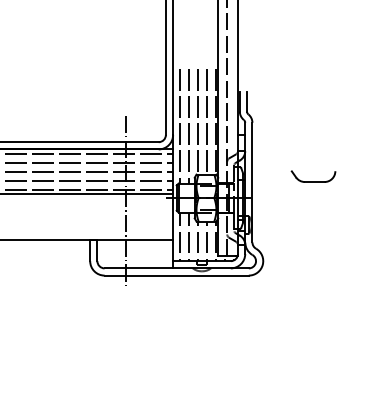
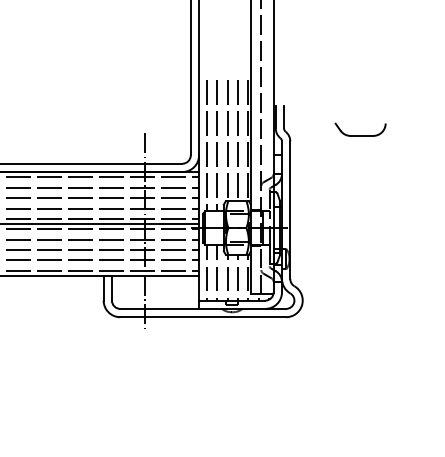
part: (313, 176) -> (360, 129), moved
hatch: (89, 217) -> (102, 250), added

